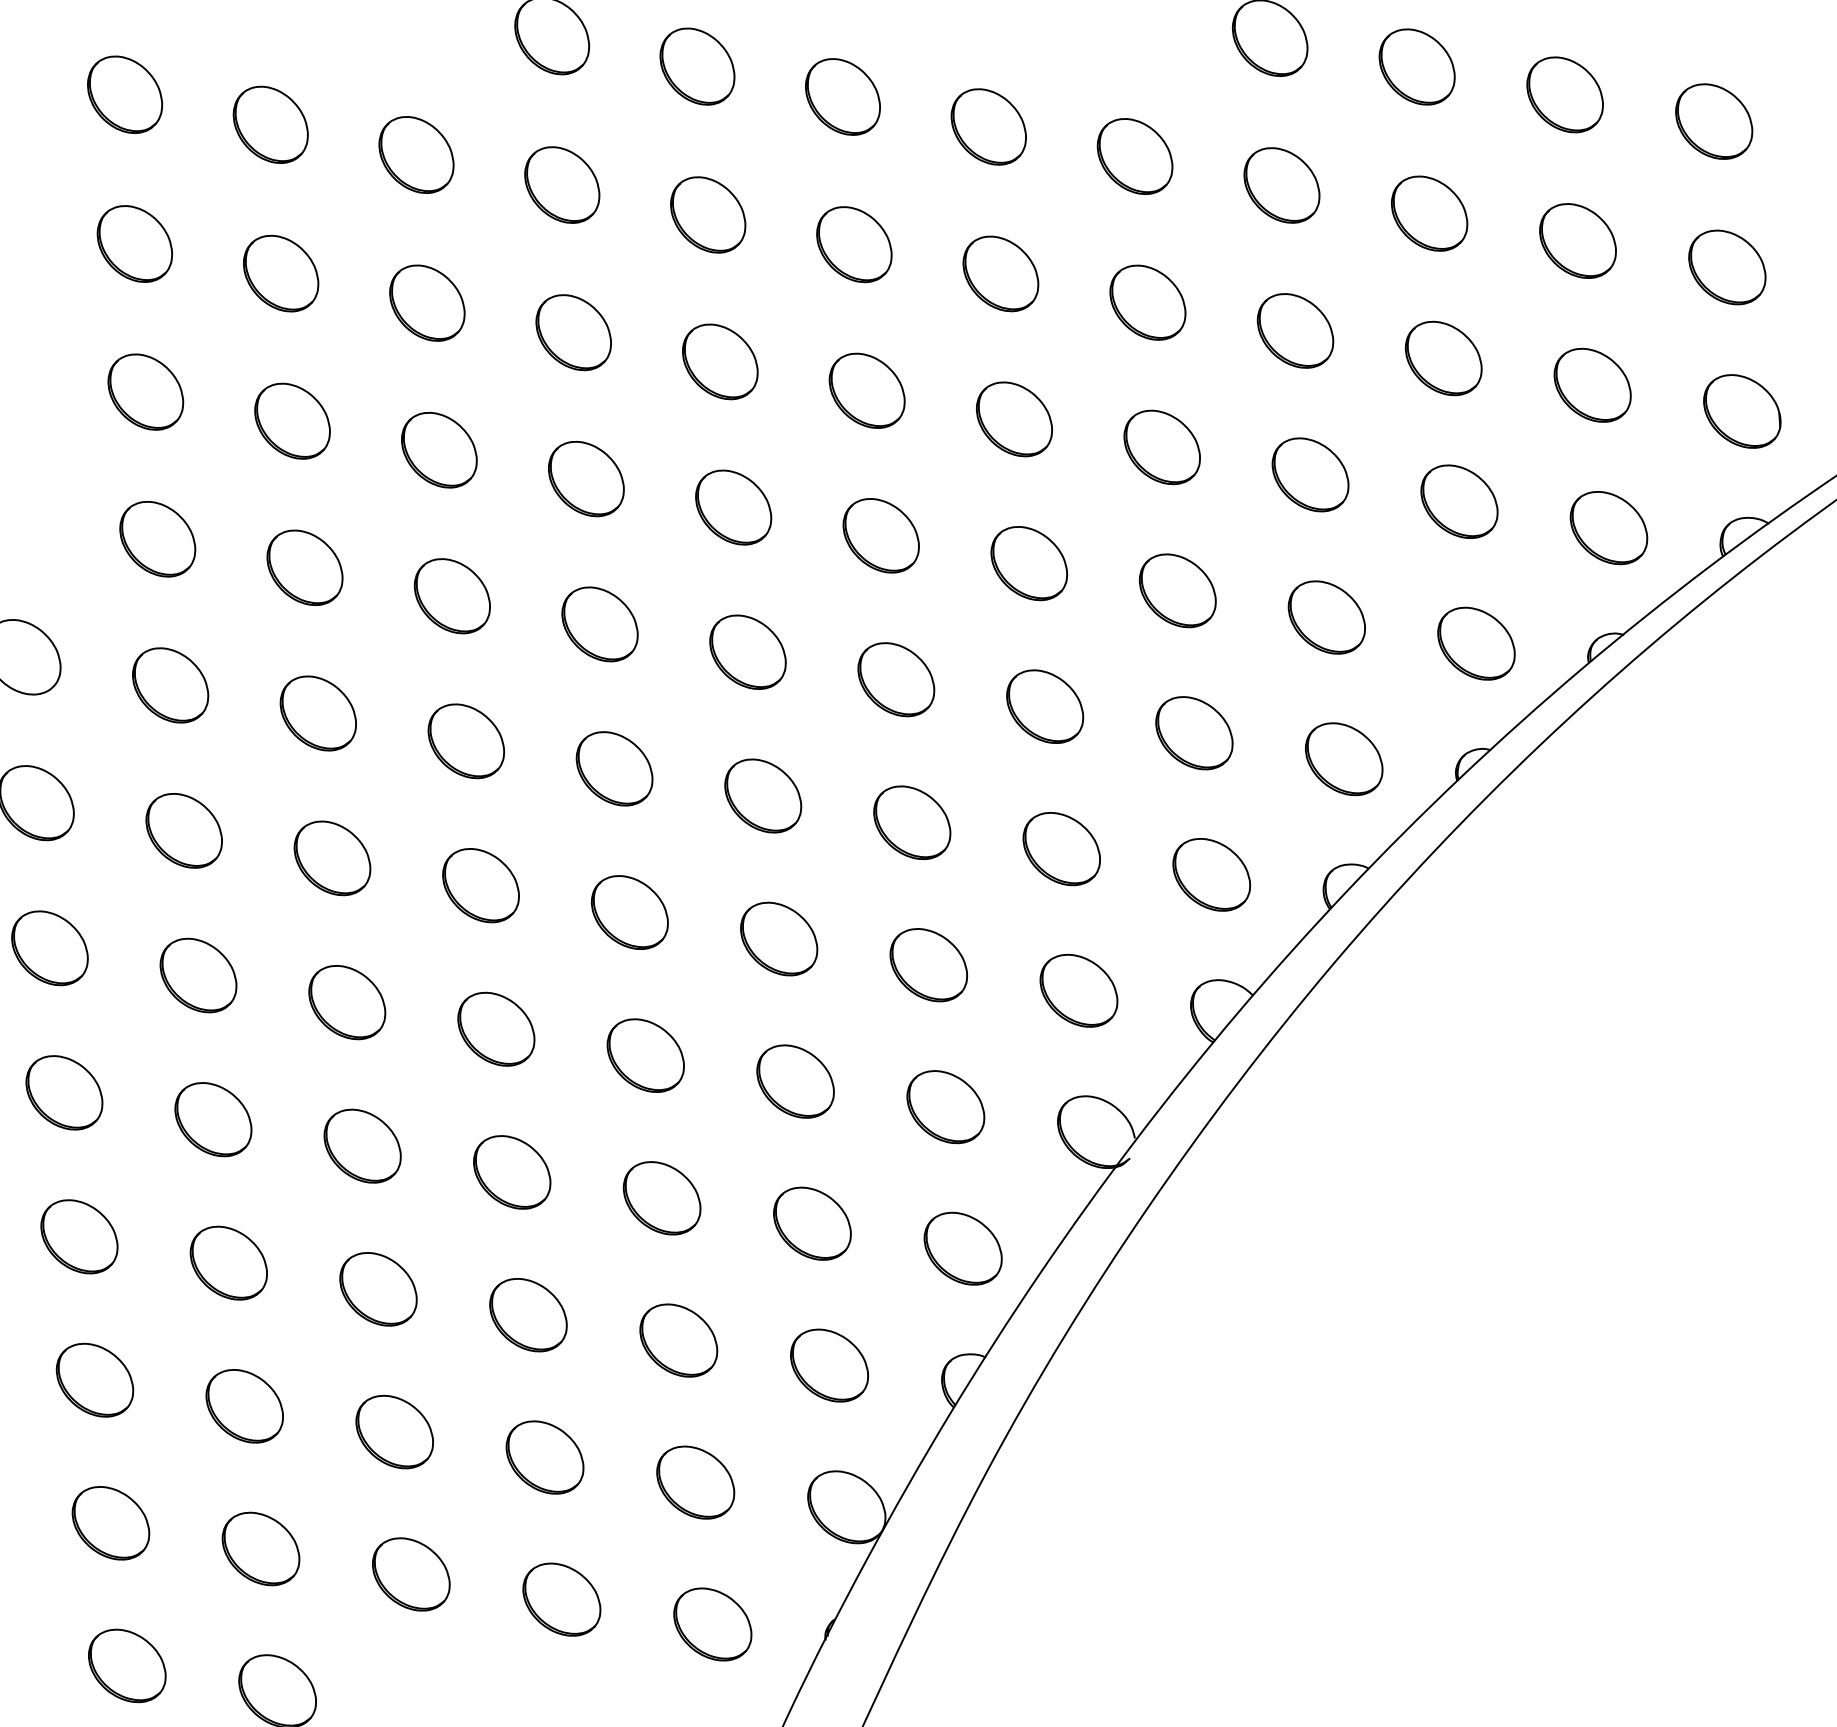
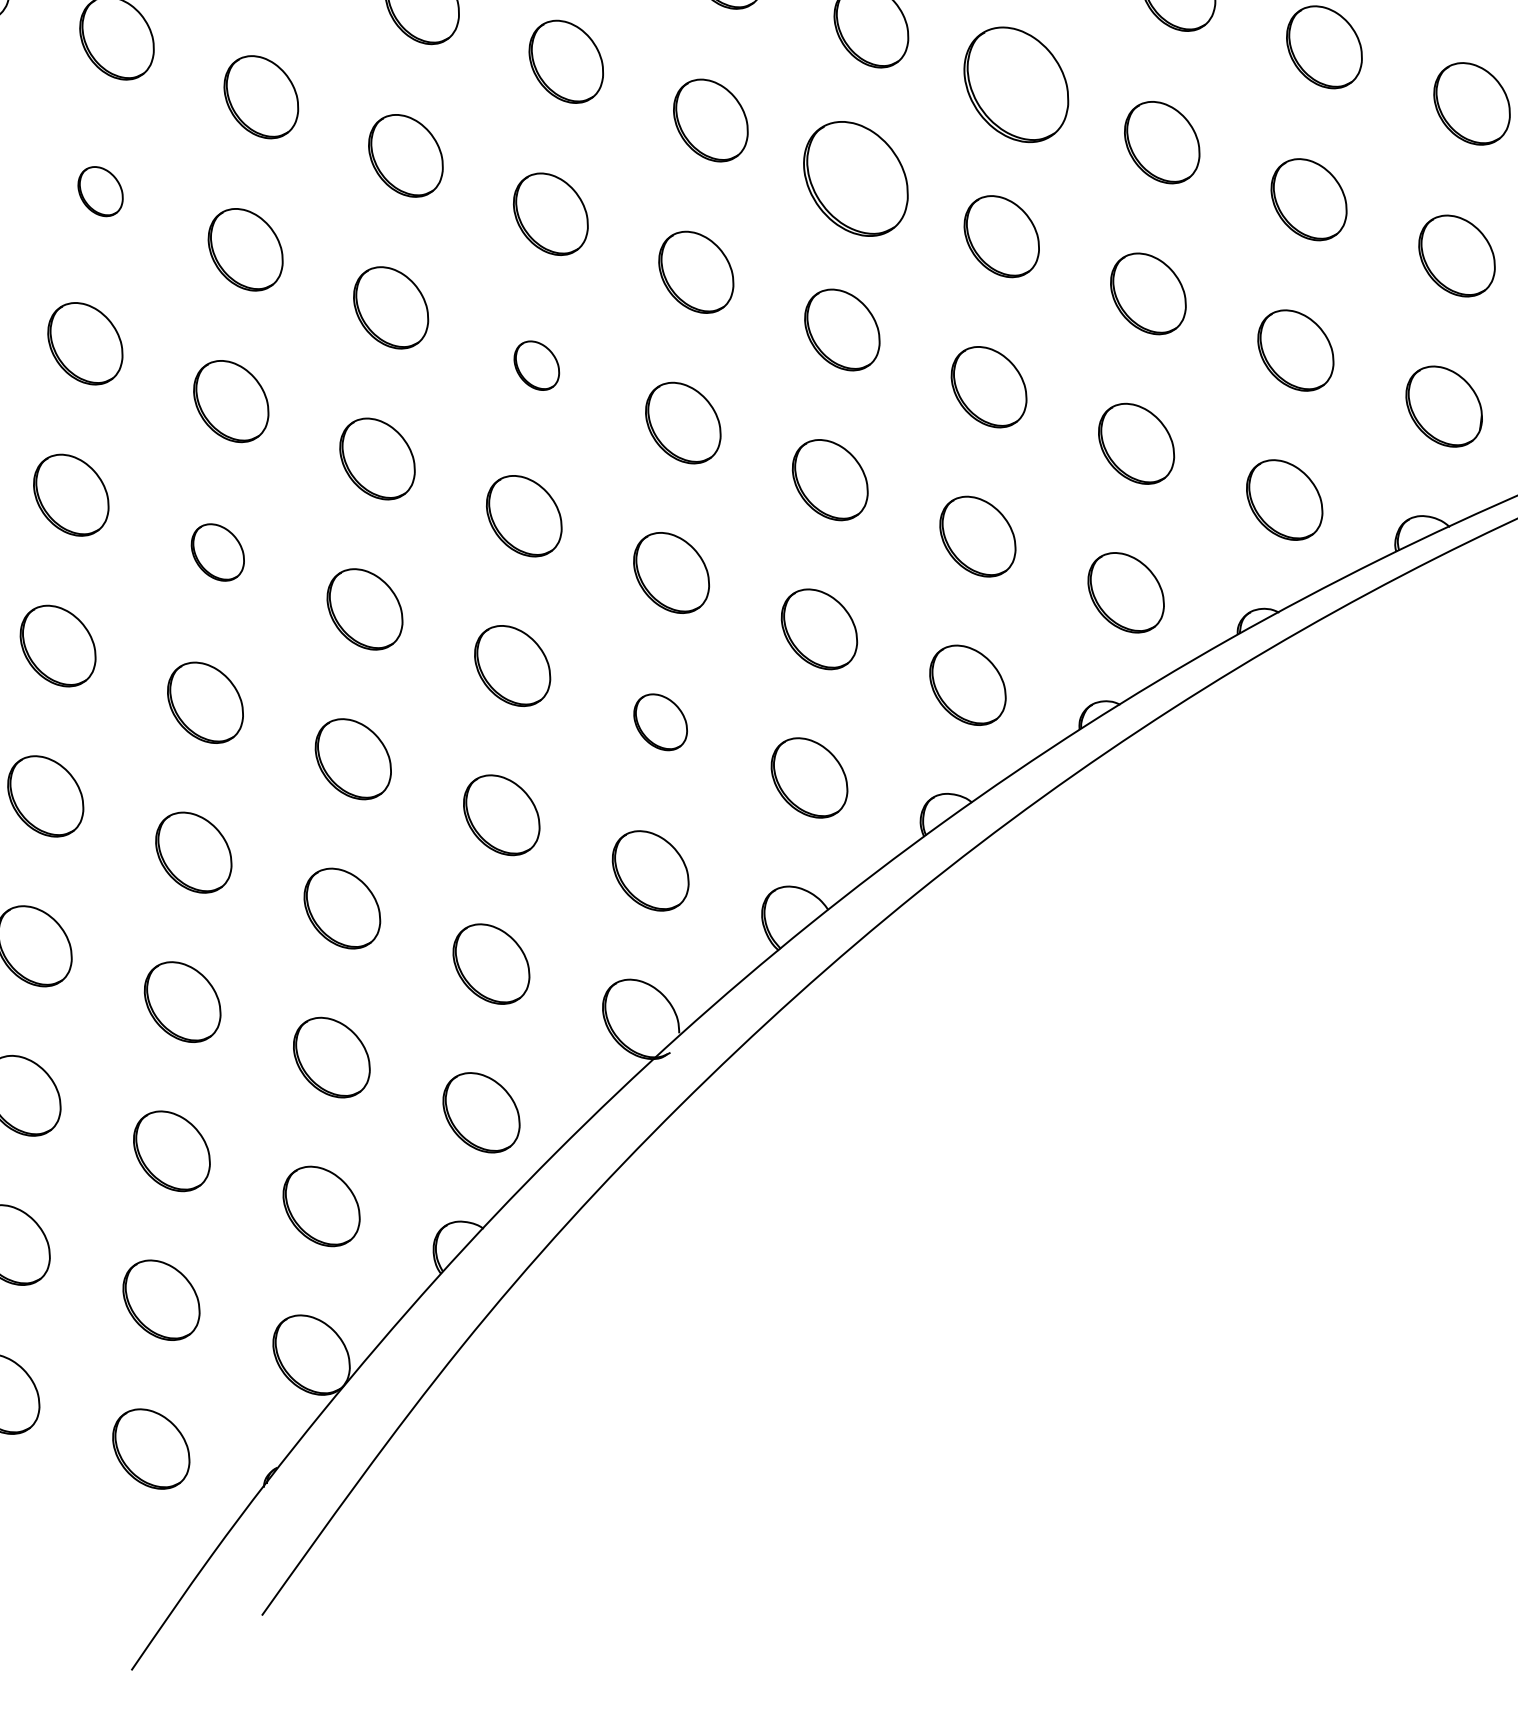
part: (1281, 185) -> (1015, 84), size x1.4
part: (1147, 302) -> (855, 178), size x1.4
part: (439, 450) -> (100, 191), size x0.6
part: (880, 535) -> (536, 365), size x0.6
part: (614, 768) -> (217, 552), size x0.7
part: (1061, 849) -> (660, 722), size x0.7

